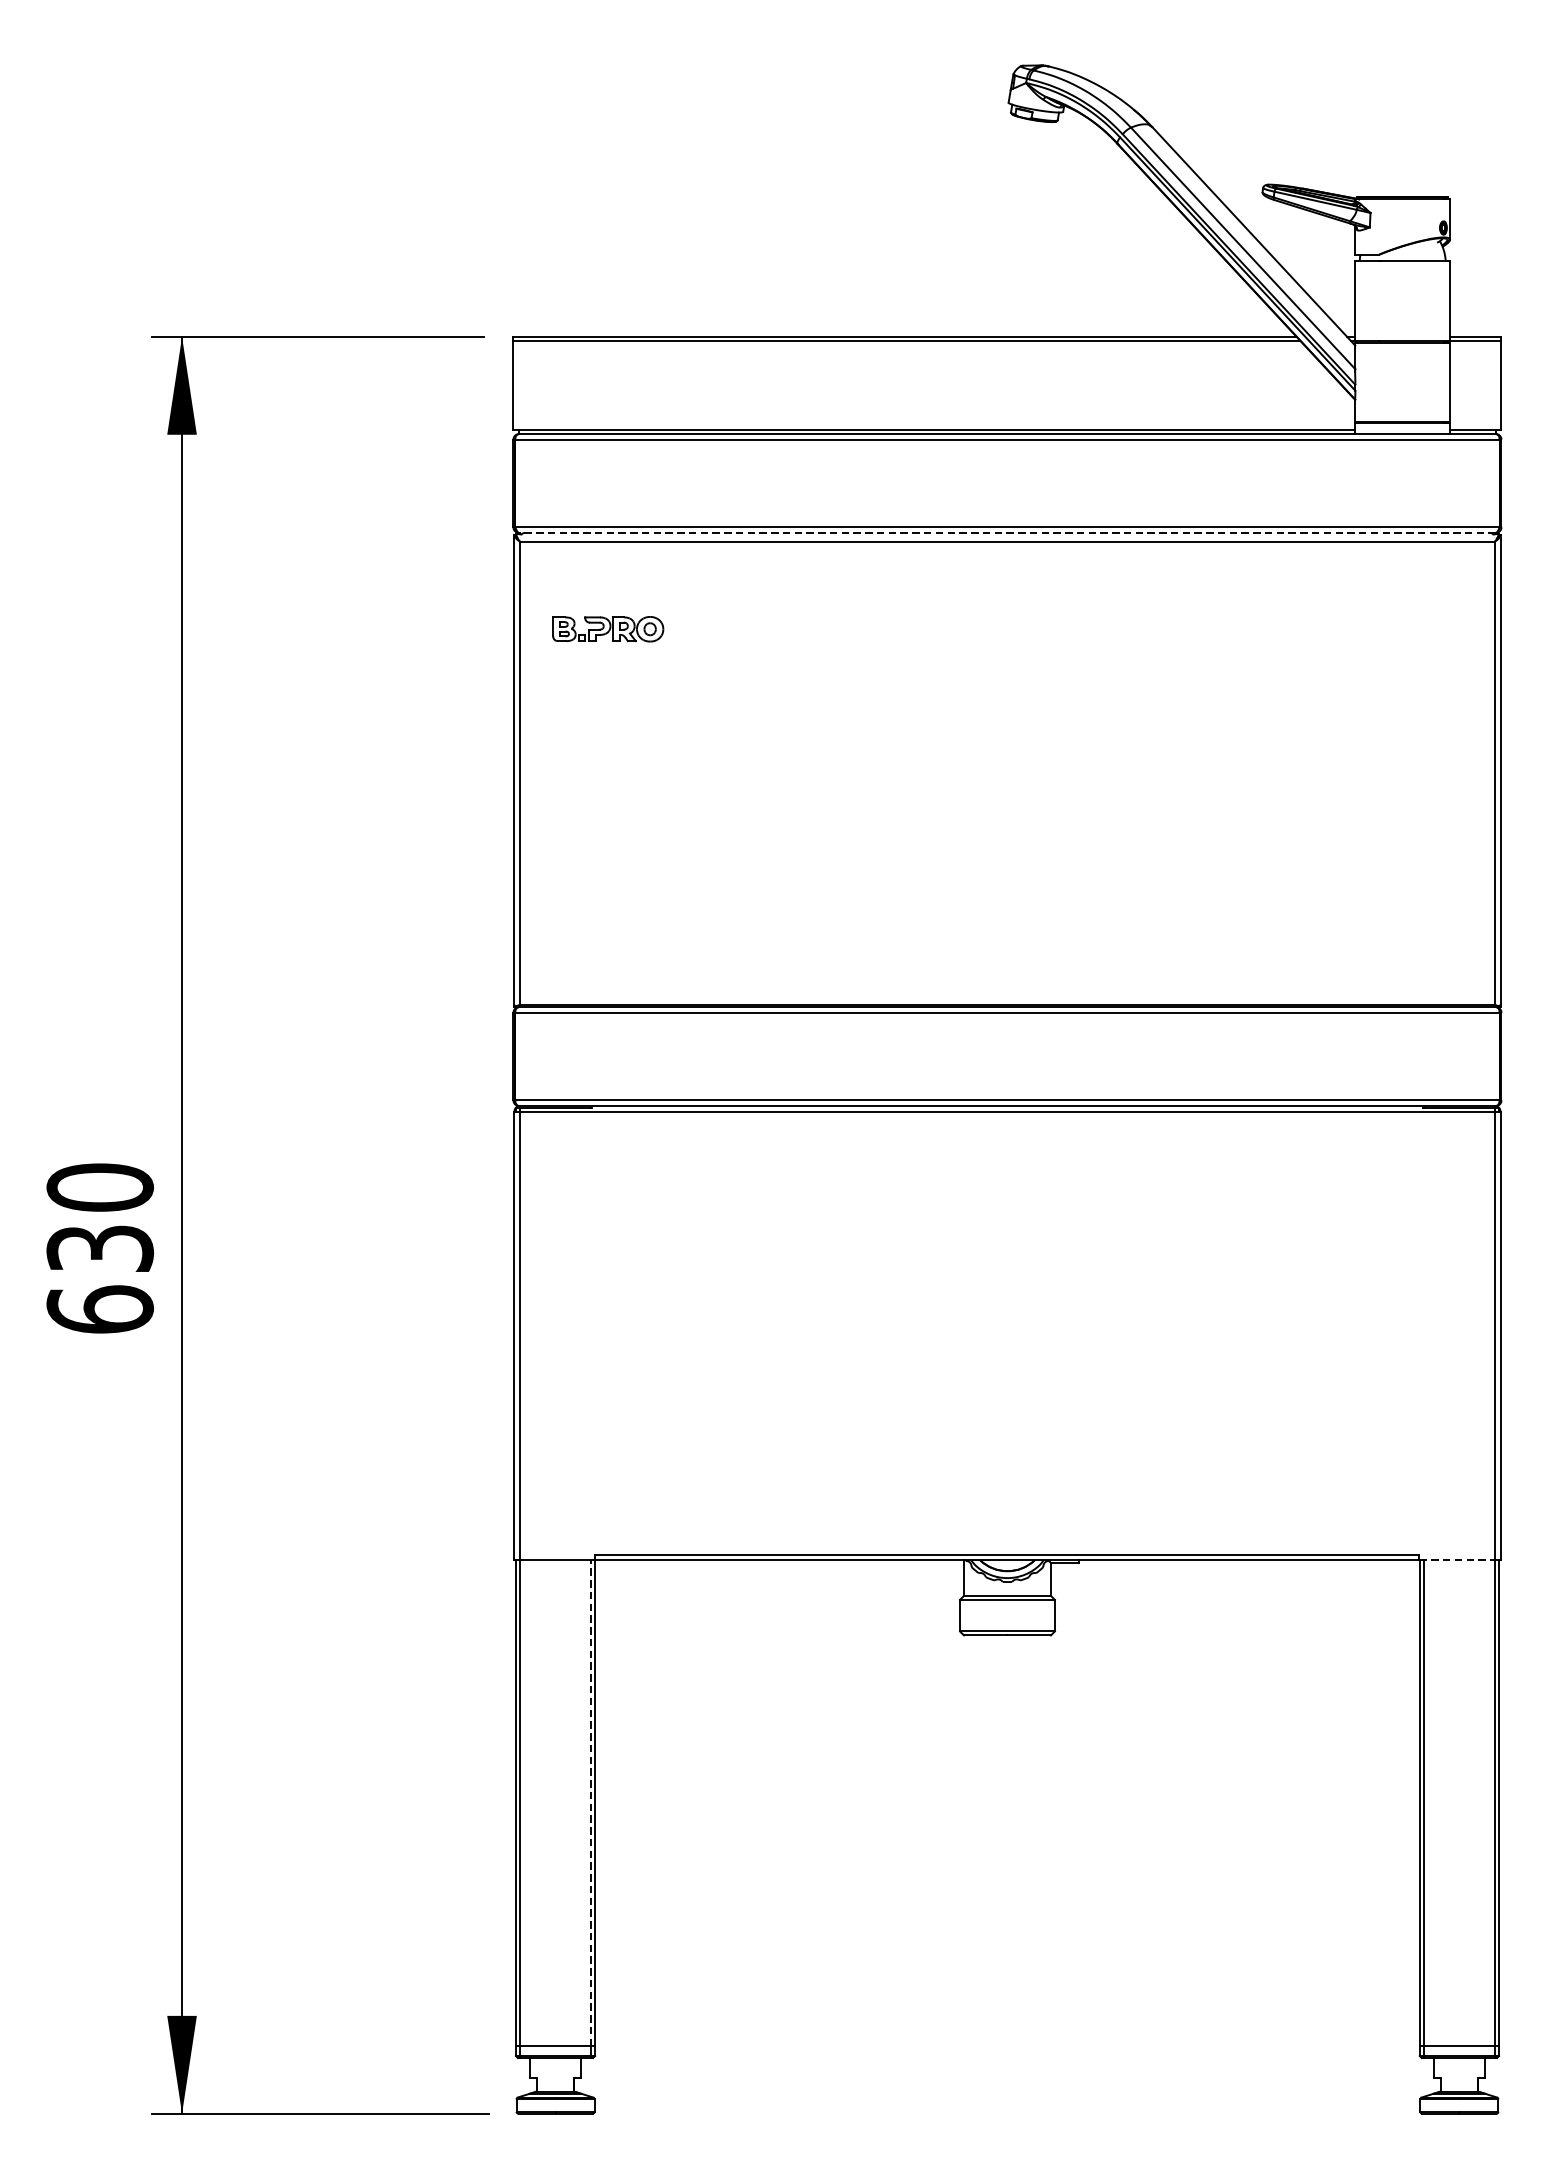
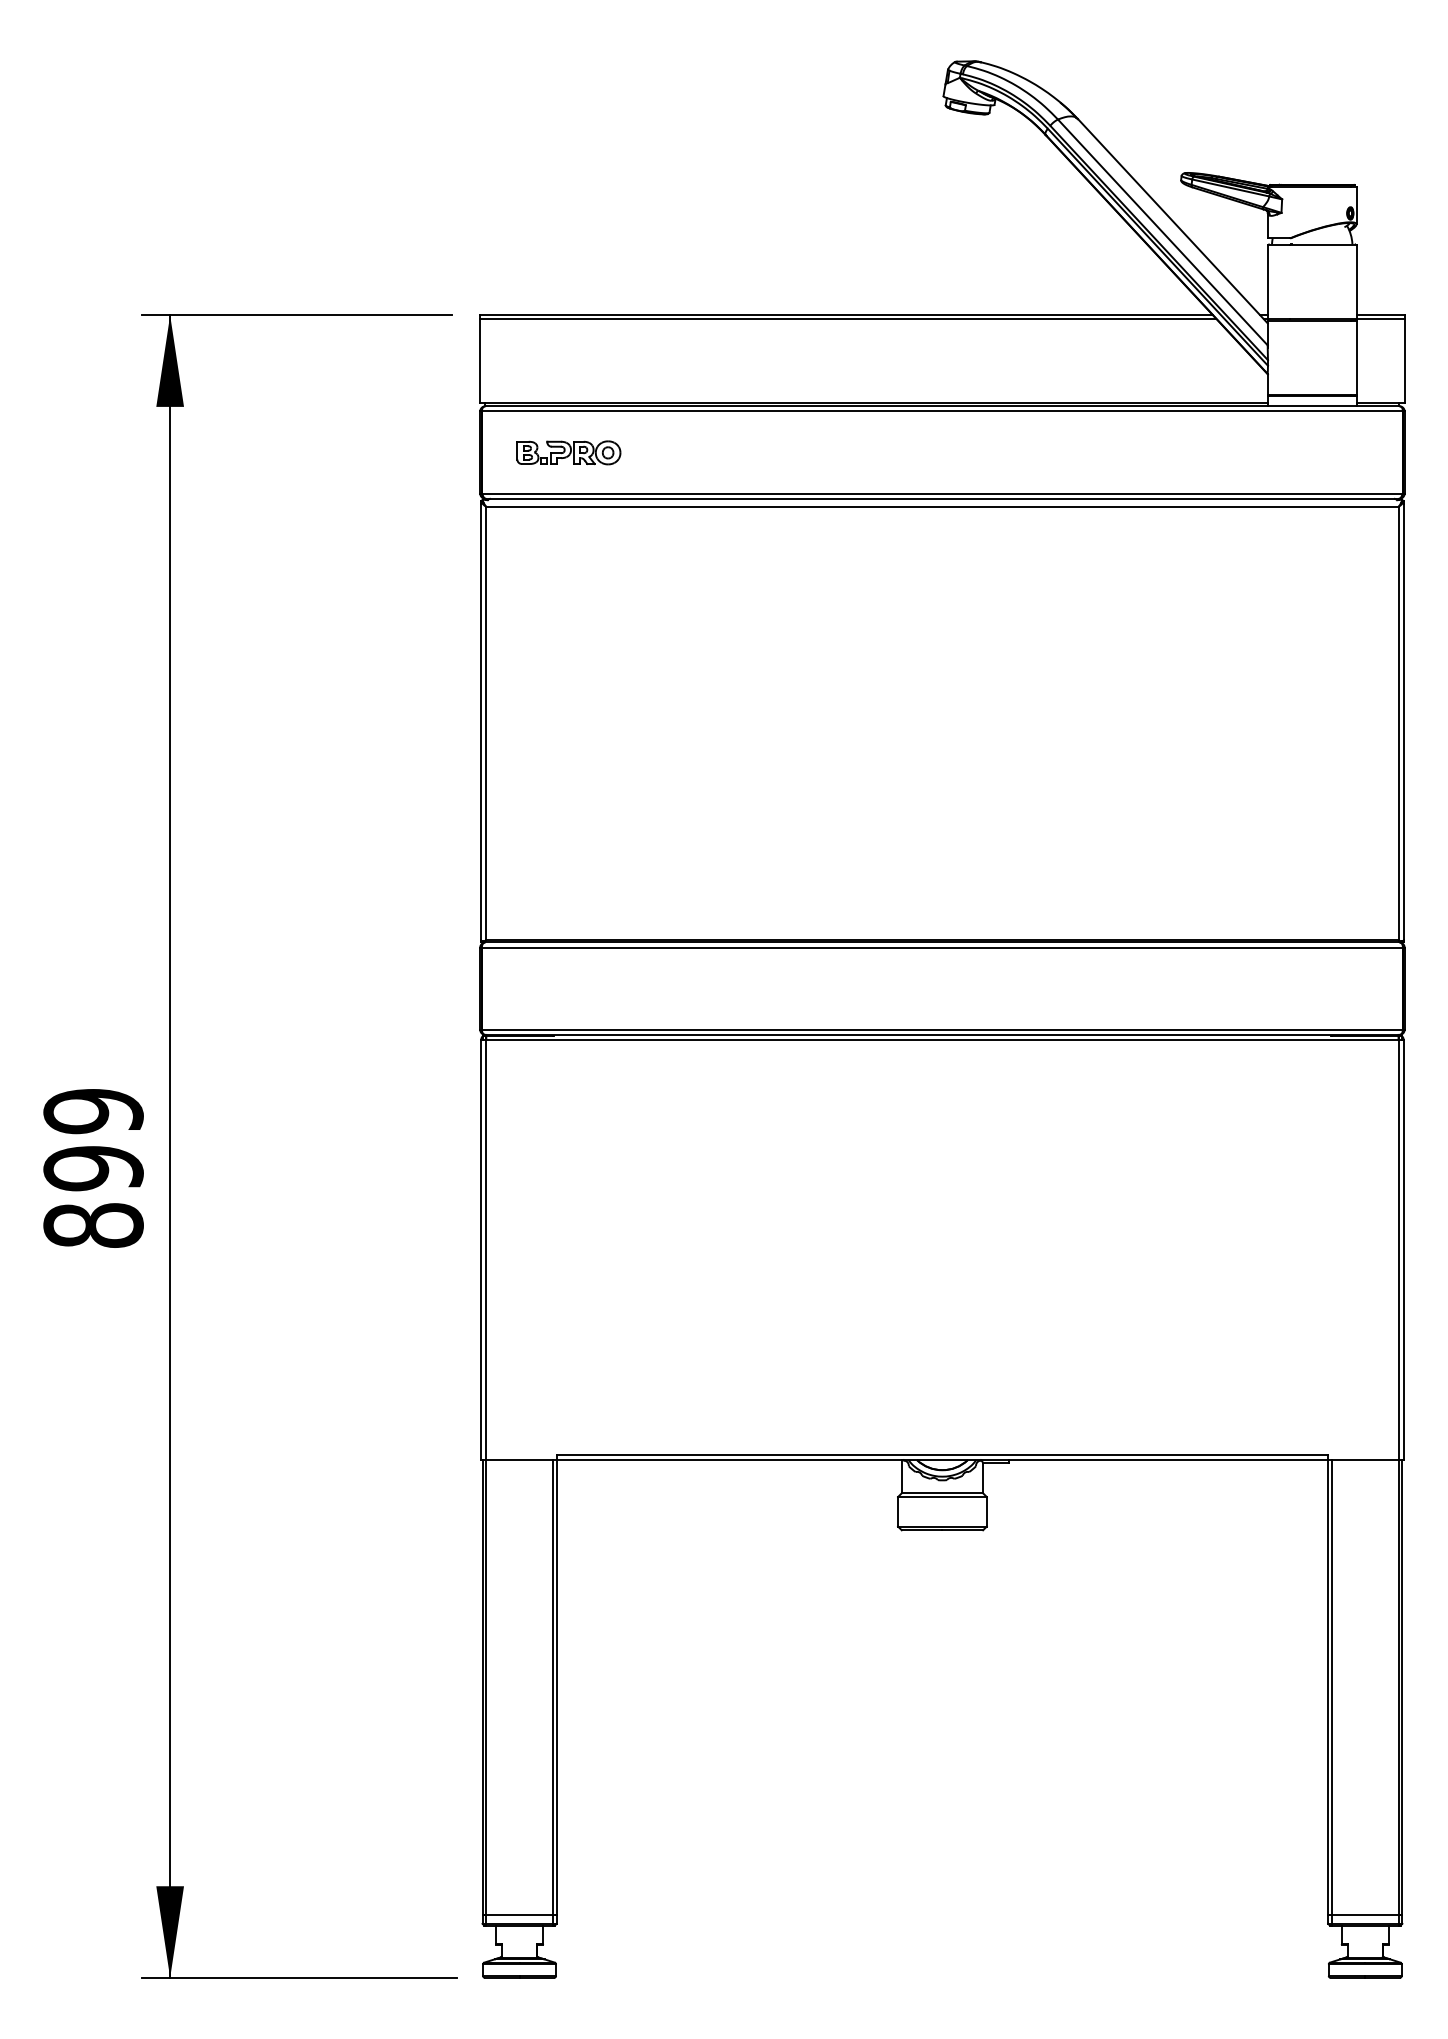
line: (1007, 532) -> (942, 498), dashed -> solid
part: (607, 628) -> (568, 452), moved
text: (100, 1247) -> (93, 1167), 630 -> 899
line: (1457, 1560) -> (1363, 1460), dashed -> solid
line: (590, 1802) -> (552, 1686), dashed -> solid

